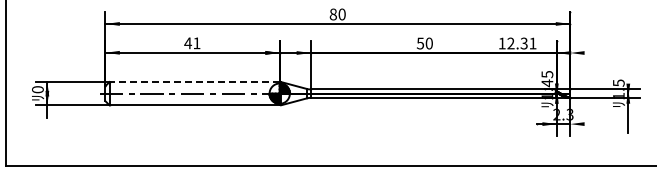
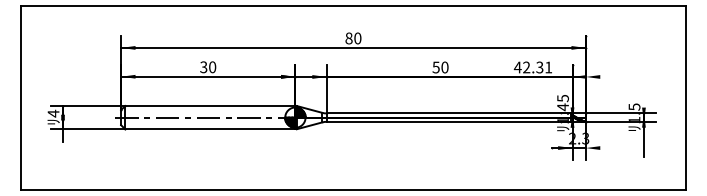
text: (191, 43) -> (207, 67), 41 -> 30
text: (501, 43) -> (517, 67), 12.31 -> 42.31
line: (193, 82) -> (209, 106), dashed -> solid
text: (37, 89) -> (53, 113), 0 -> 4

